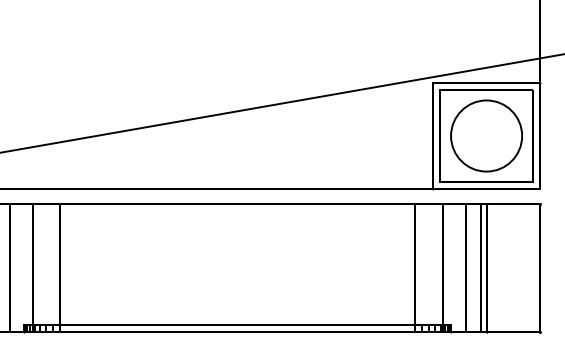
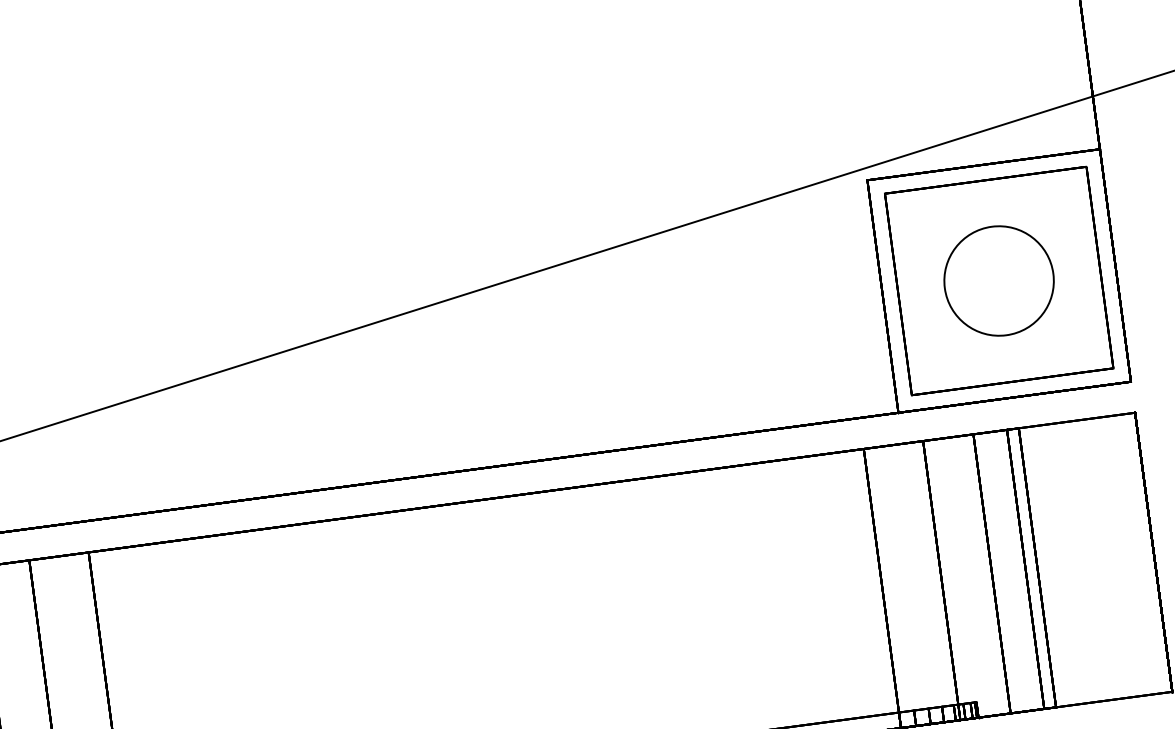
circle: (486, 135) -> (998, 279), size x0.7

